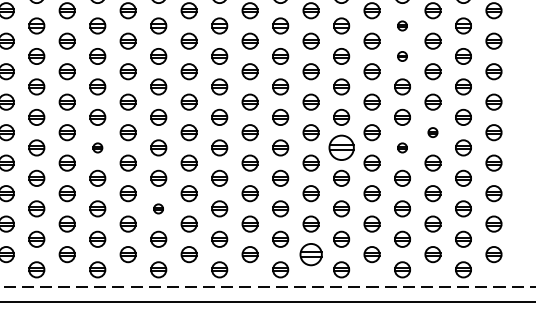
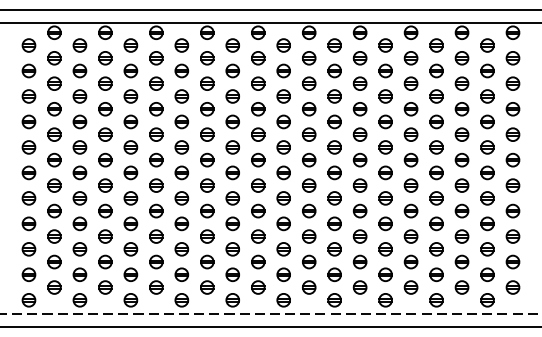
part: (402, 26) -> (436, 96), size x1.67
part: (402, 55) -> (436, 121), size x1.67
part: (432, 132) -> (461, 185), size x1.67
part: (97, 148) -> (181, 198), size x1.67
part: (341, 148) -> (385, 198), size x0.62
part: (402, 148) -> (436, 198), size x1.67
part: (158, 209) -> (232, 249), size x1.67
part: (310, 254) -> (359, 287), size x0.71

